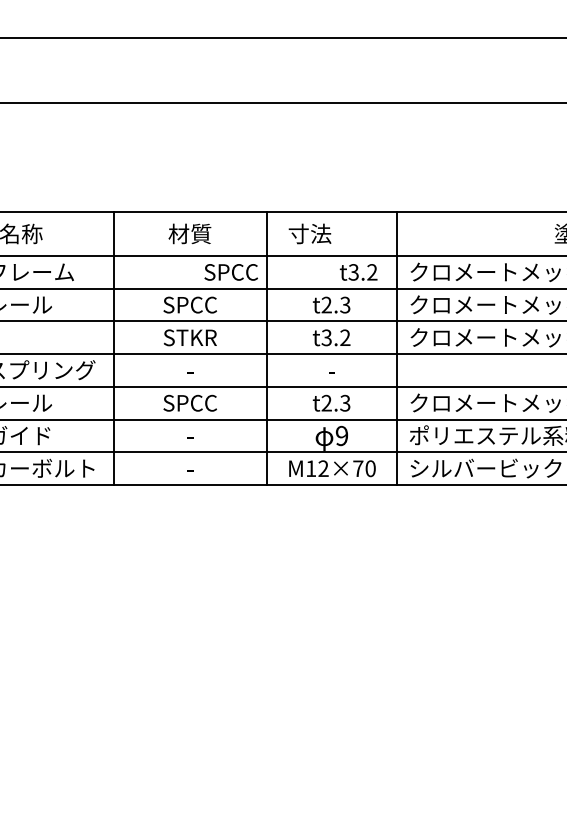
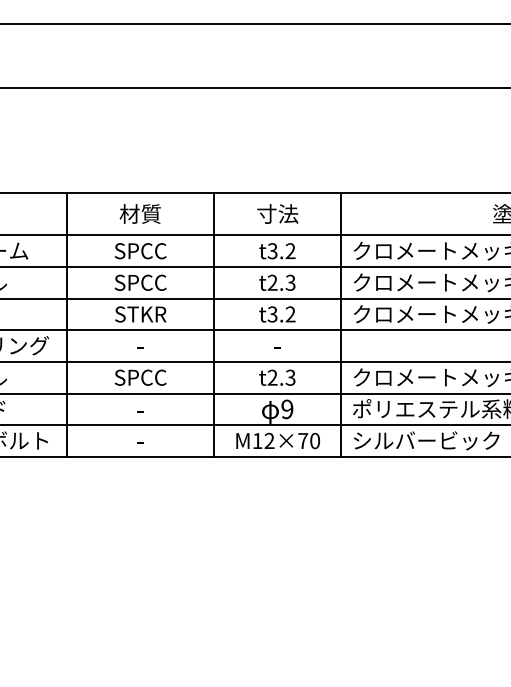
text: (309, 233) -> (277, 213), moved
text: (230, 272) -> (139, 251), moved
text: (358, 272) -> (277, 251), moved

